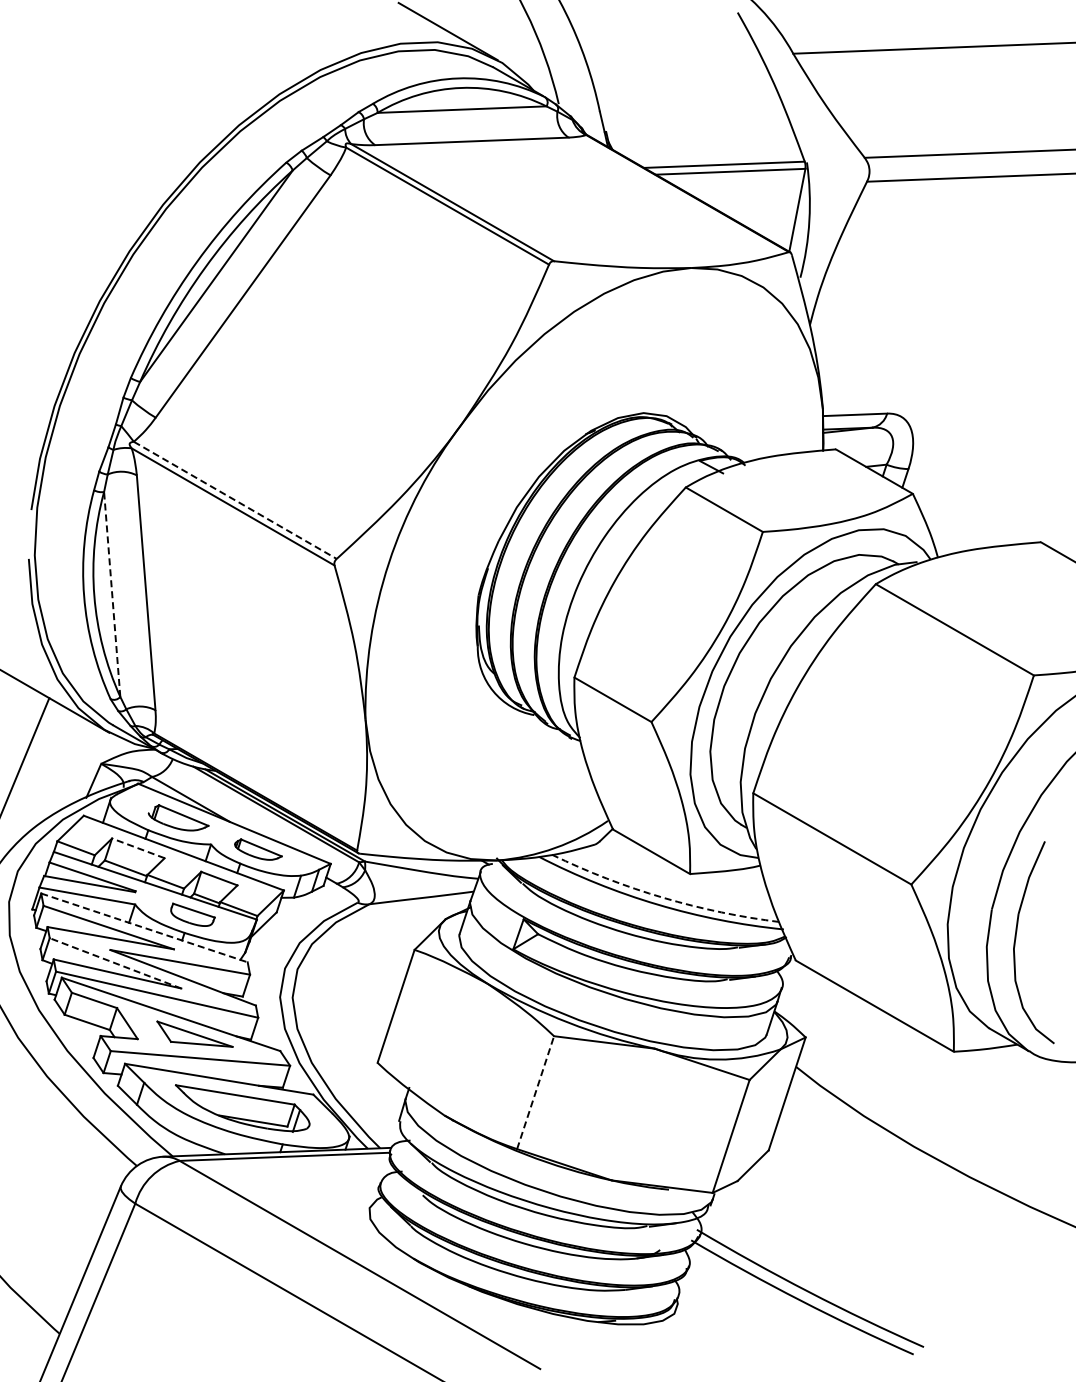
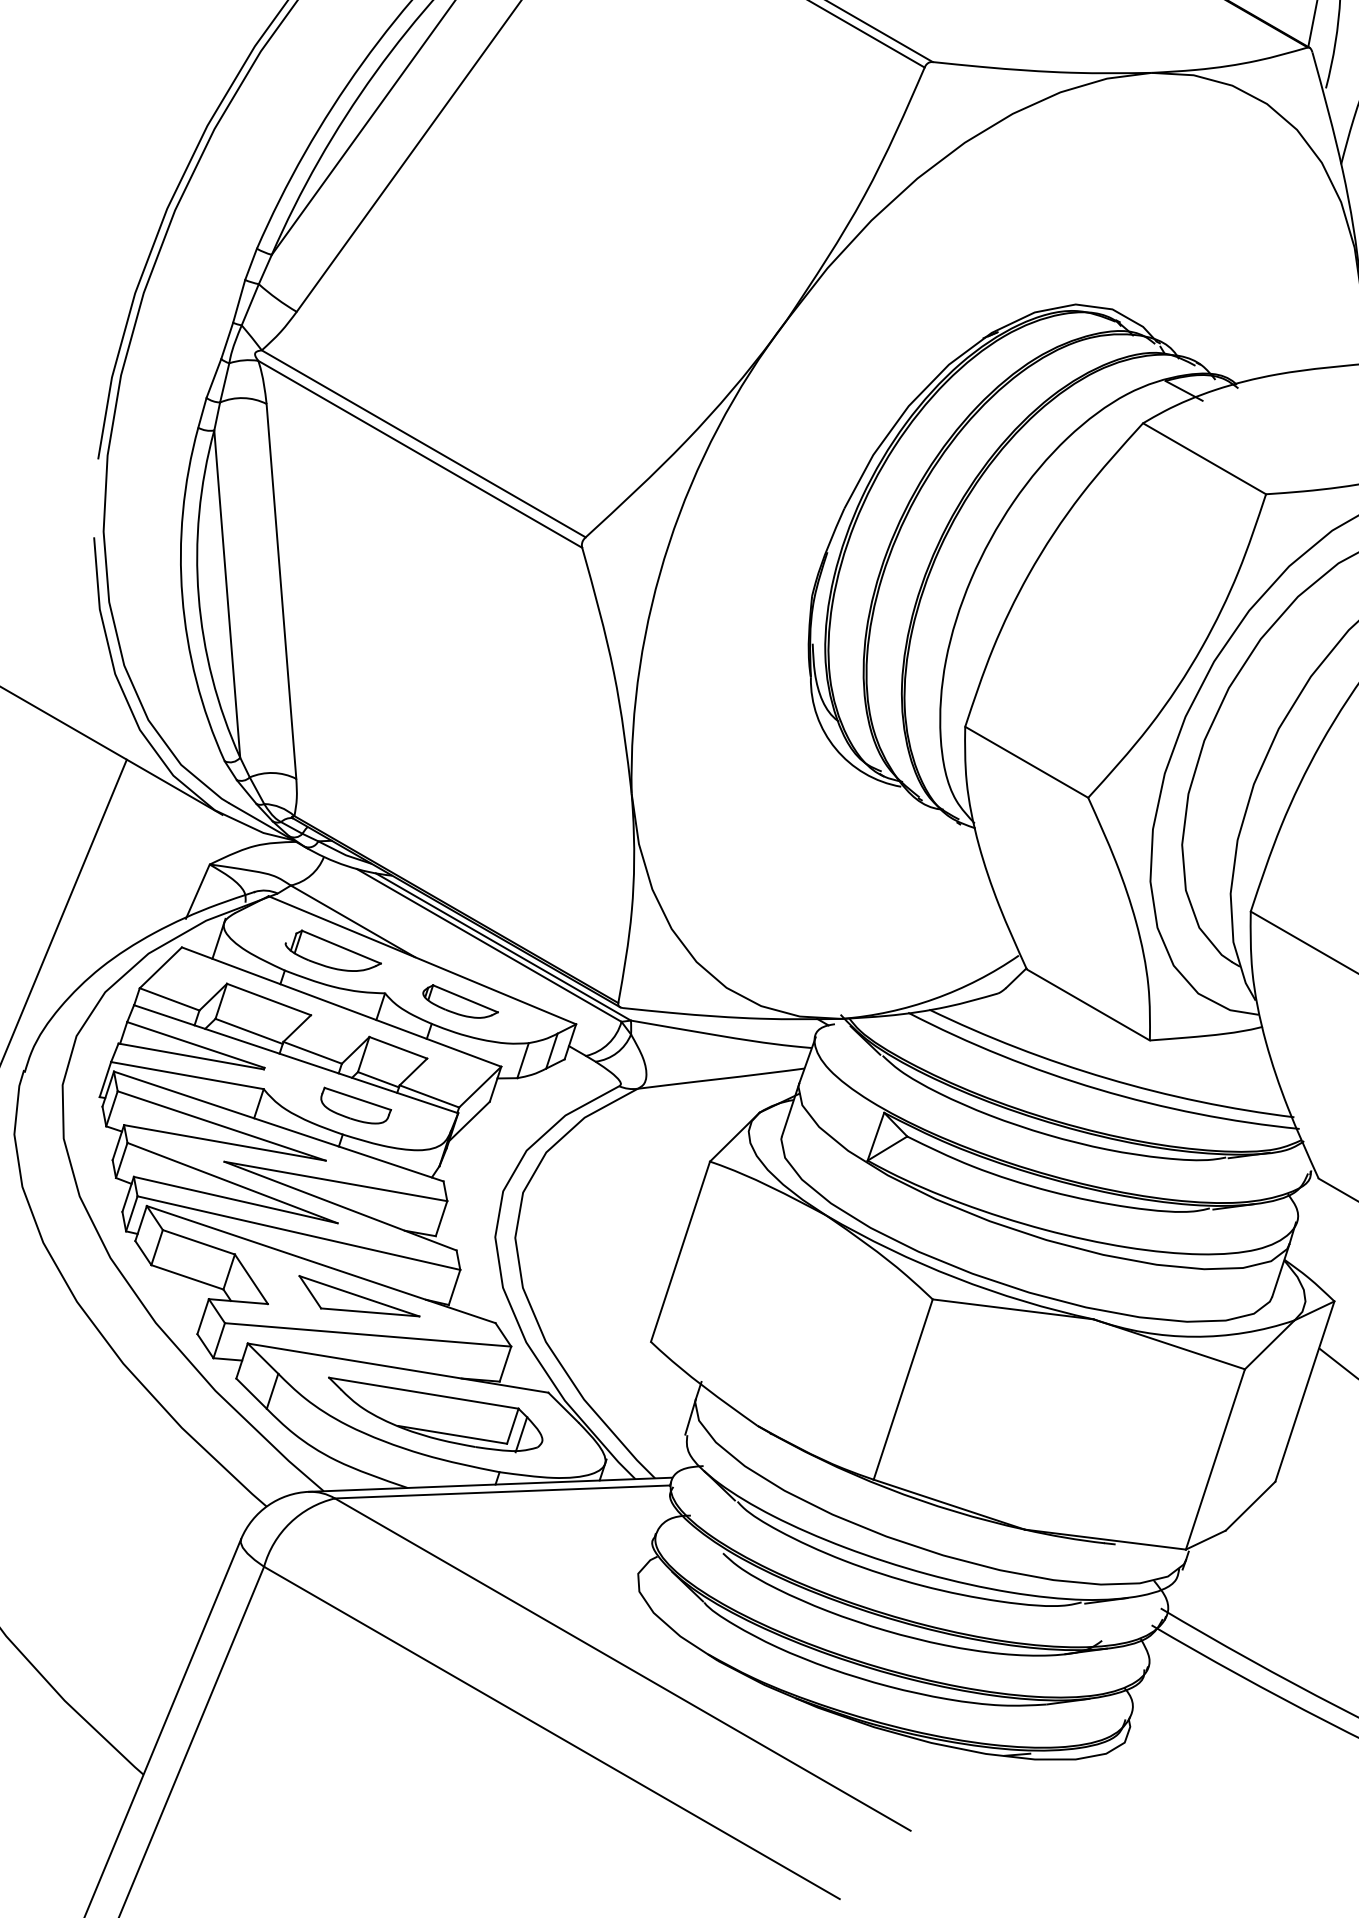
line: (235, 500) -> (424, 444), dashed -> solid
line: (112, 594) -> (227, 594), dashed -> solid
line: (137, 848) -> (267, 999), dashed -> solid
arc: (663, 897) -> (1107, 1077), dashed -> solid
line: (144, 927) -> (278, 1125), dashed -> solid
line: (115, 963) -> (232, 1183), dashed -> solid
line: (535, 1092) -> (903, 1389), dashed -> solid

